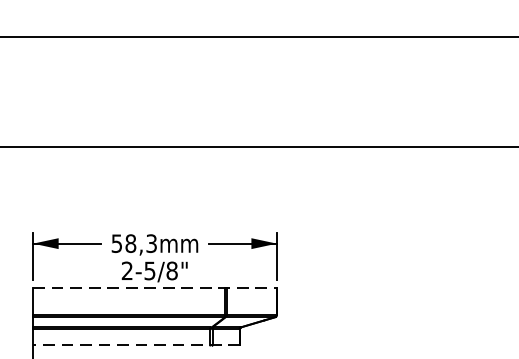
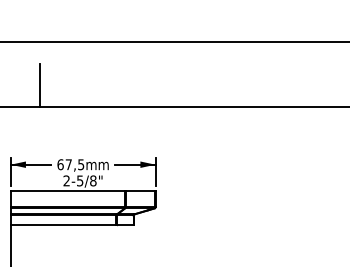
line: (81, 110) -> (39, 85), added
text: (133, 243) -> (70, 164), 58,3 -> 67,5
line: (155, 287) -> (83, 190), dashed -> solid
line: (135, 344) -> (71, 224), dashed -> solid

